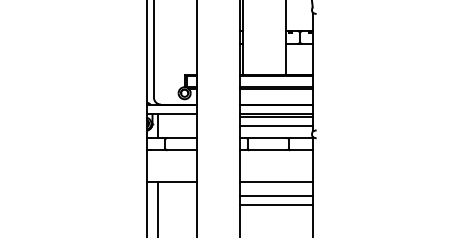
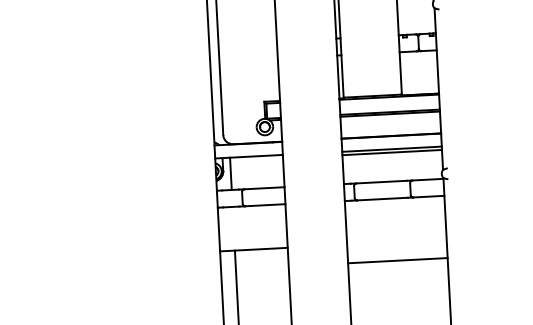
line: (276, 126) -> (392, 165), removed
line: (276, 182) -> (396, 242), removed
line: (276, 205) -> (398, 273), removed

